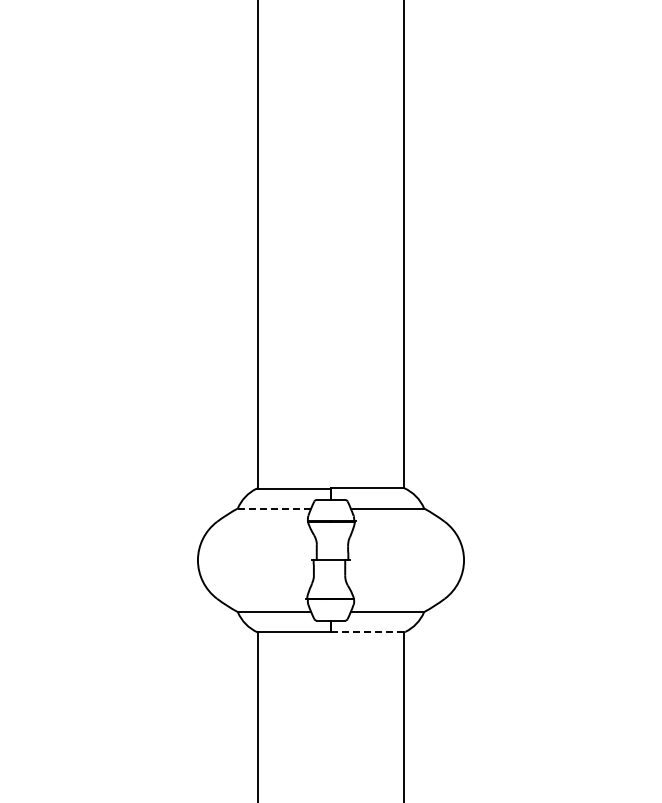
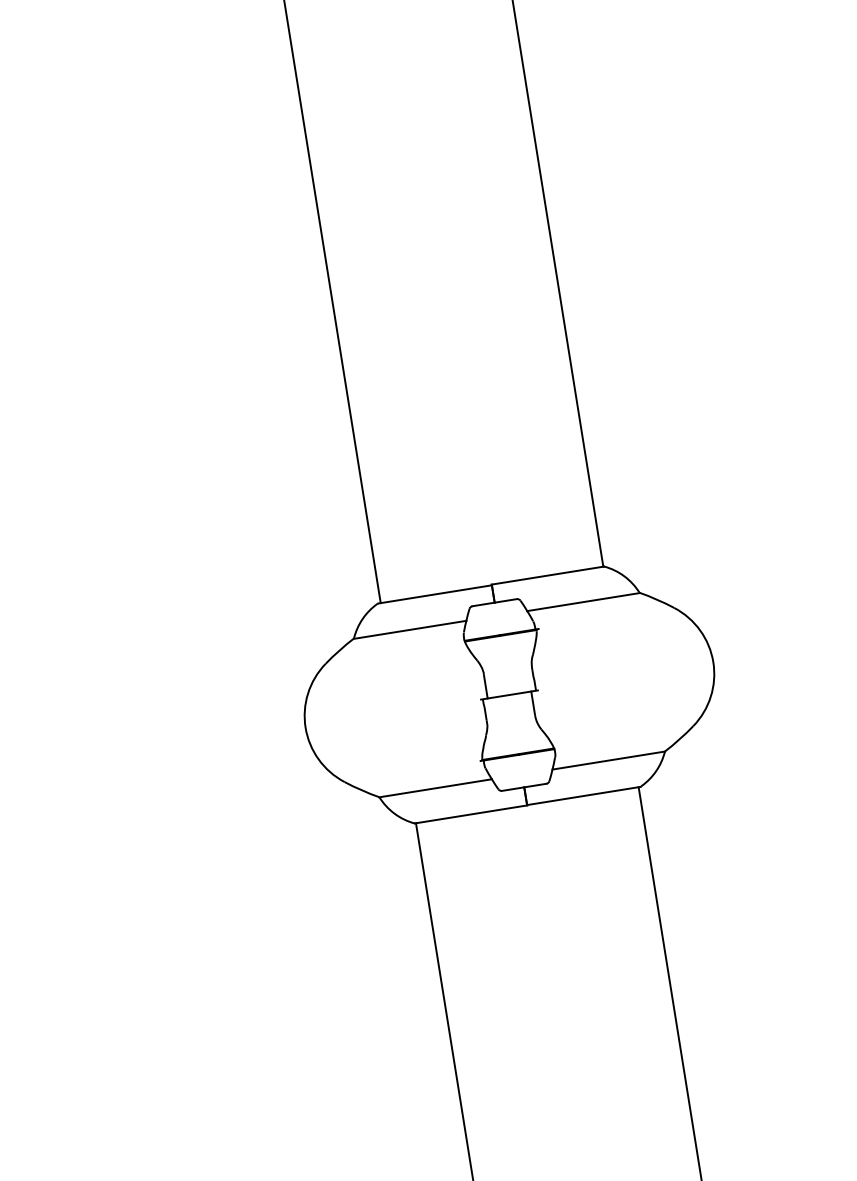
line: (274, 508) -> (410, 629), dashed -> solid
line: (367, 632) -> (583, 796), dashed -> solid

